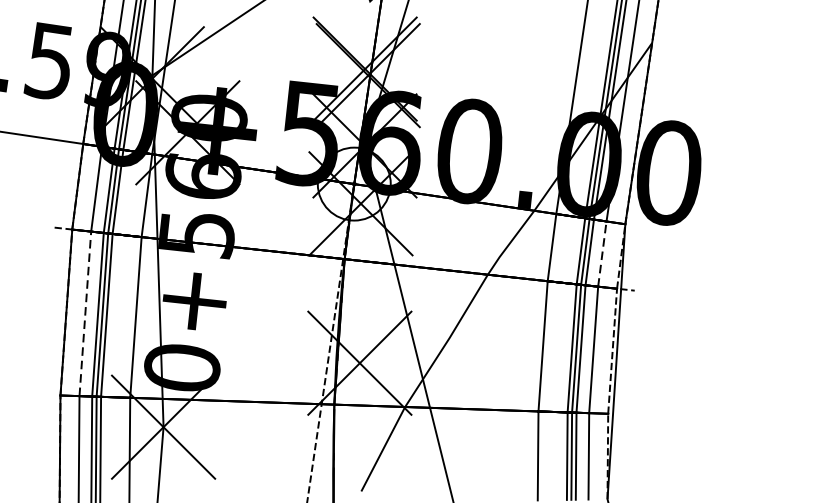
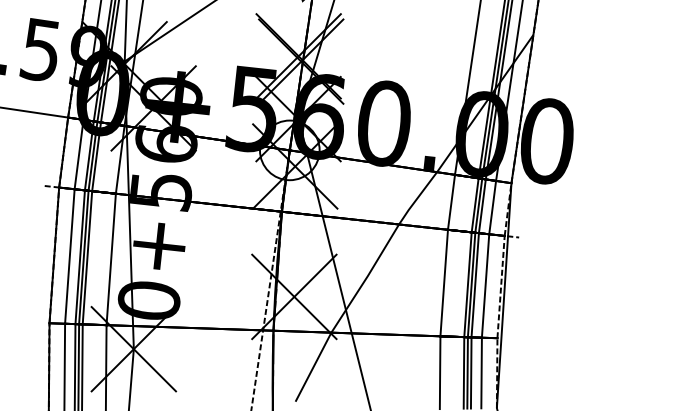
line: (602, 253) -> (492, 207), dashed -> solid
line: (84, 313) -> (69, 256), dashed -> solid

